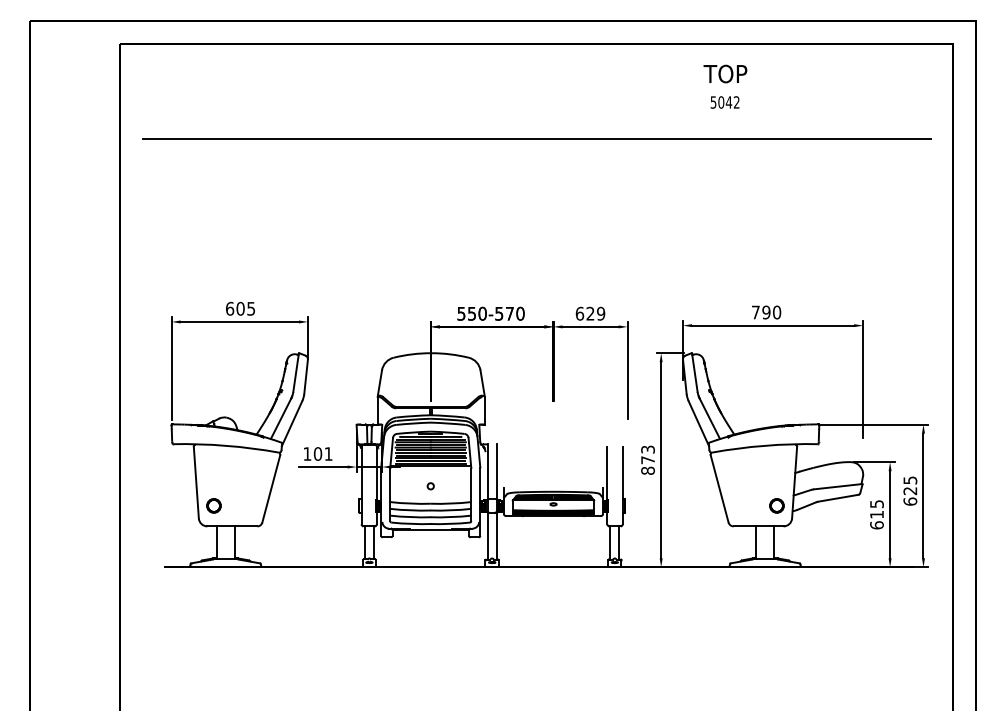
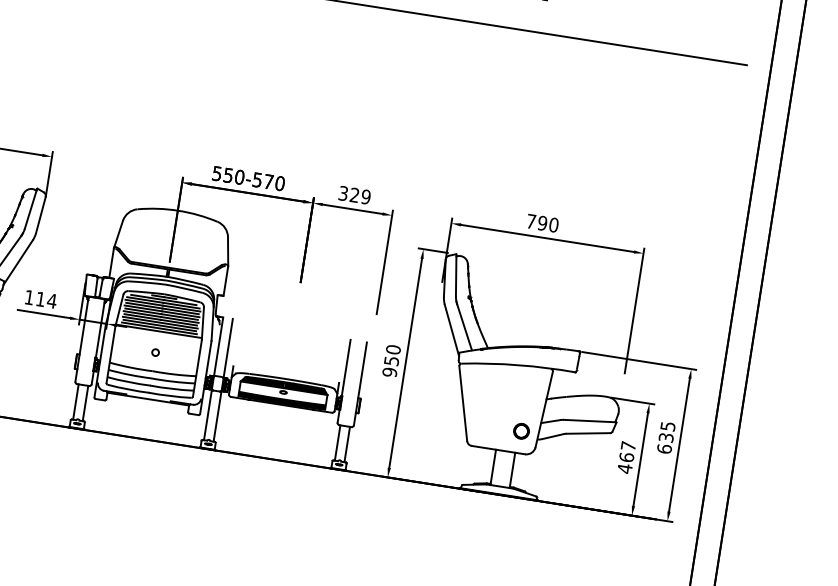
text: (579, 313) -> (343, 193), 629 -> 329
text: (322, 453) -> (45, 299), 101 -> 114
text: (647, 459) -> (391, 360), 873 -> 950
text: (910, 490) -> (666, 437), 625 -> 635
text: (876, 514) -> (626, 457), 615 -> 467

